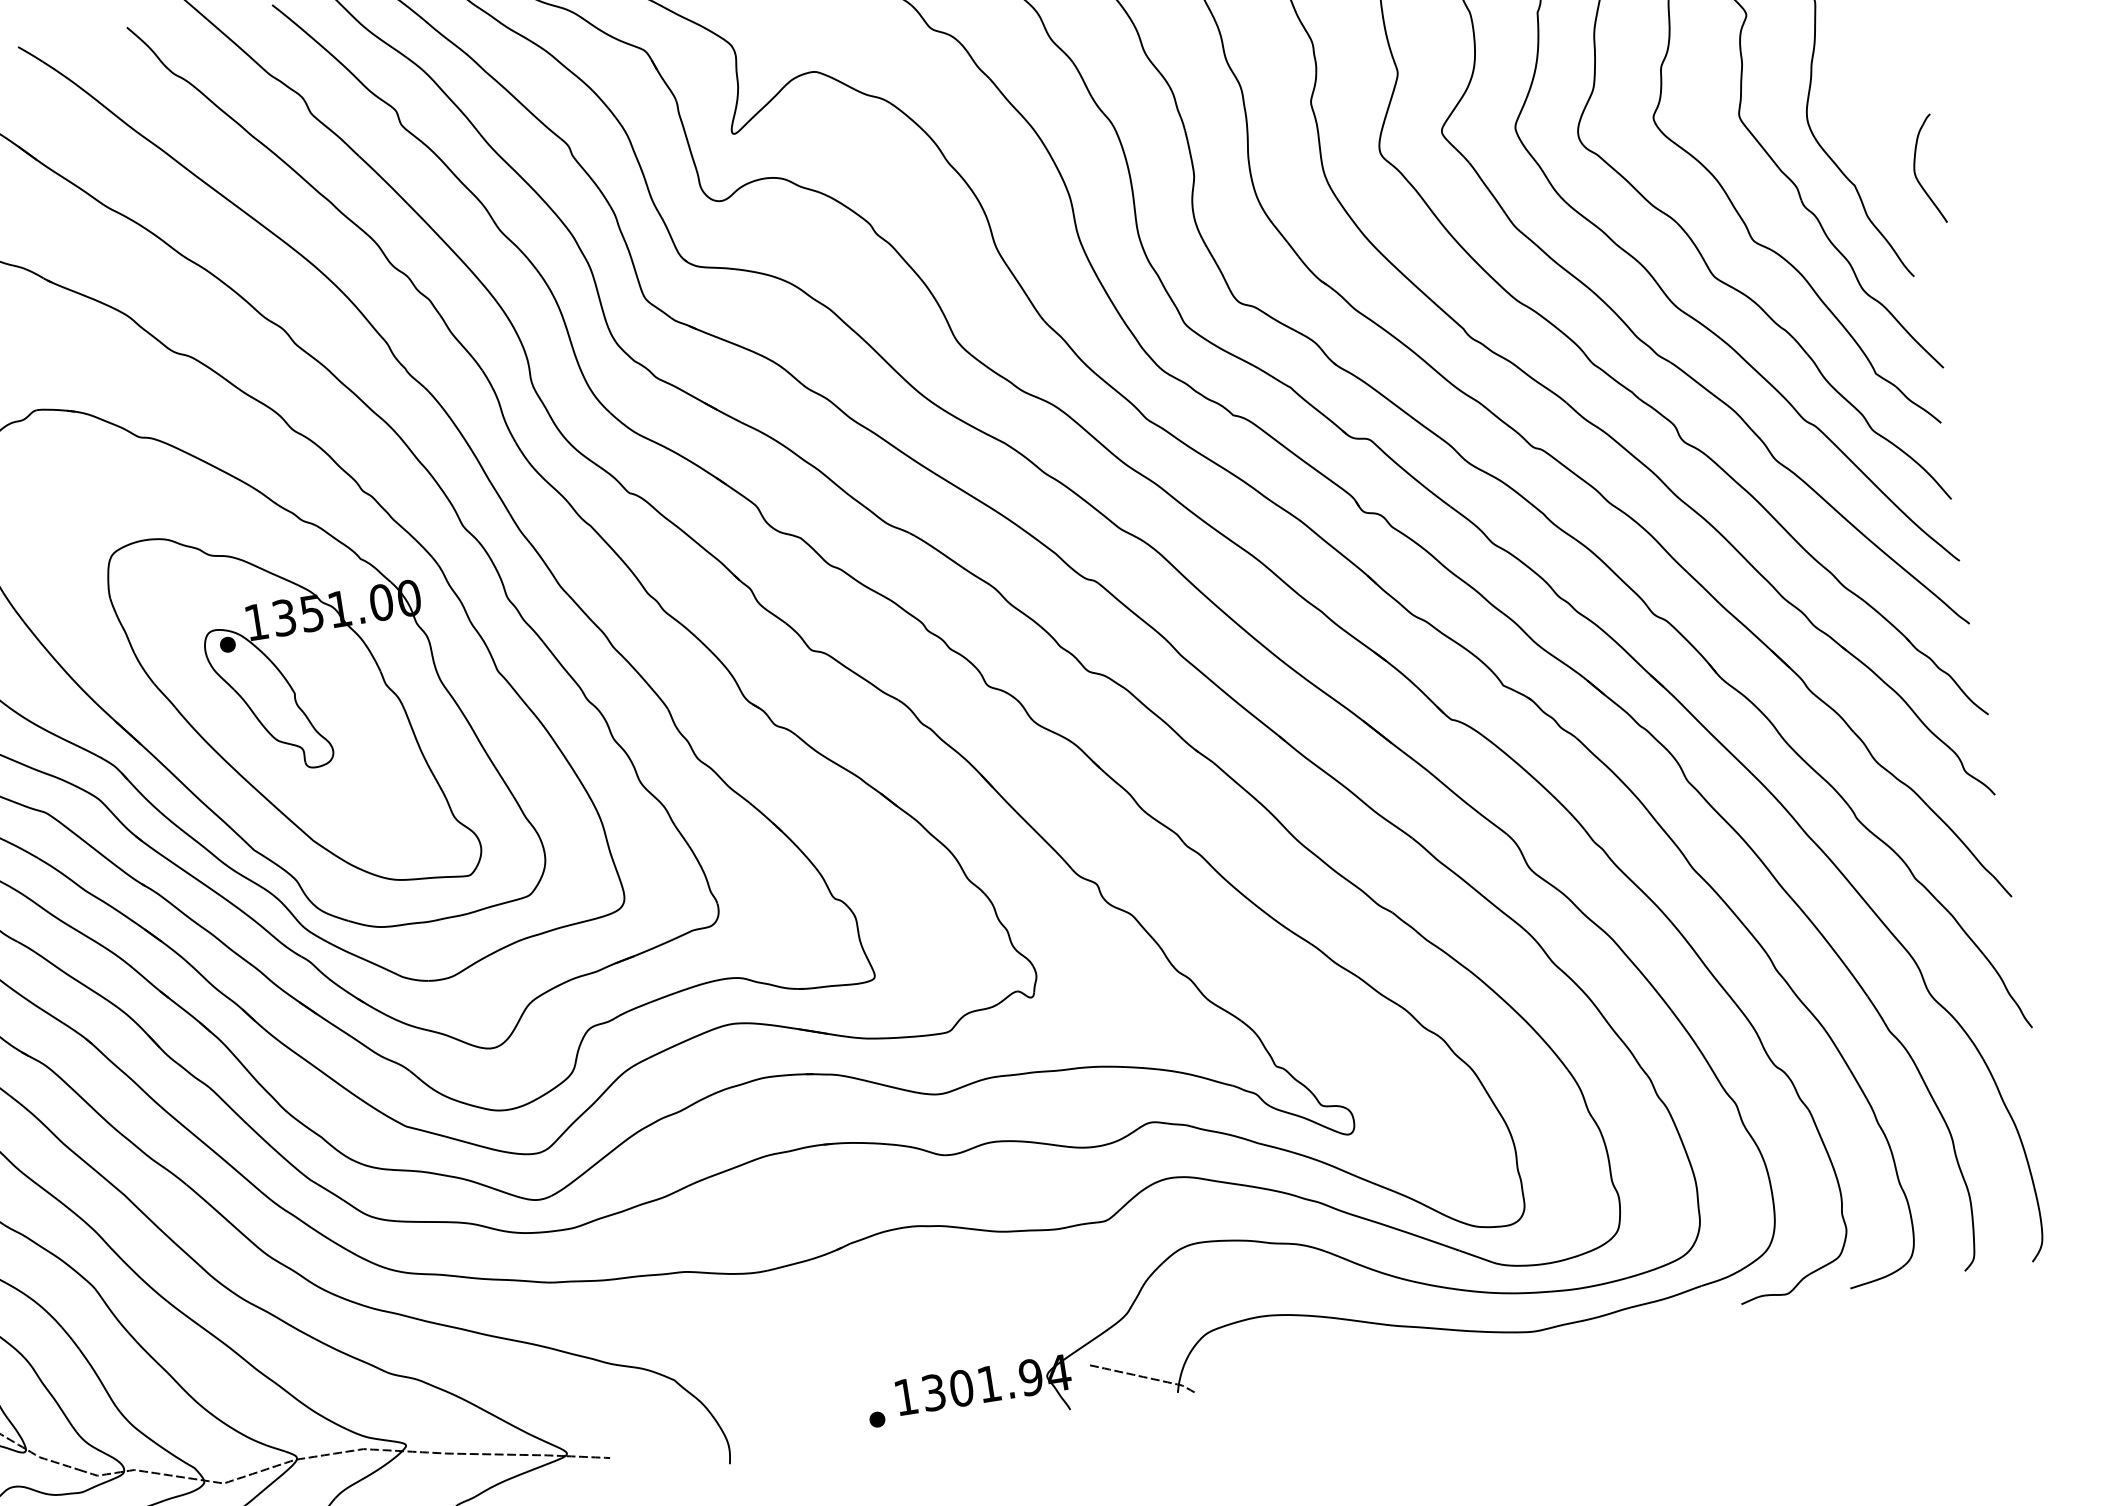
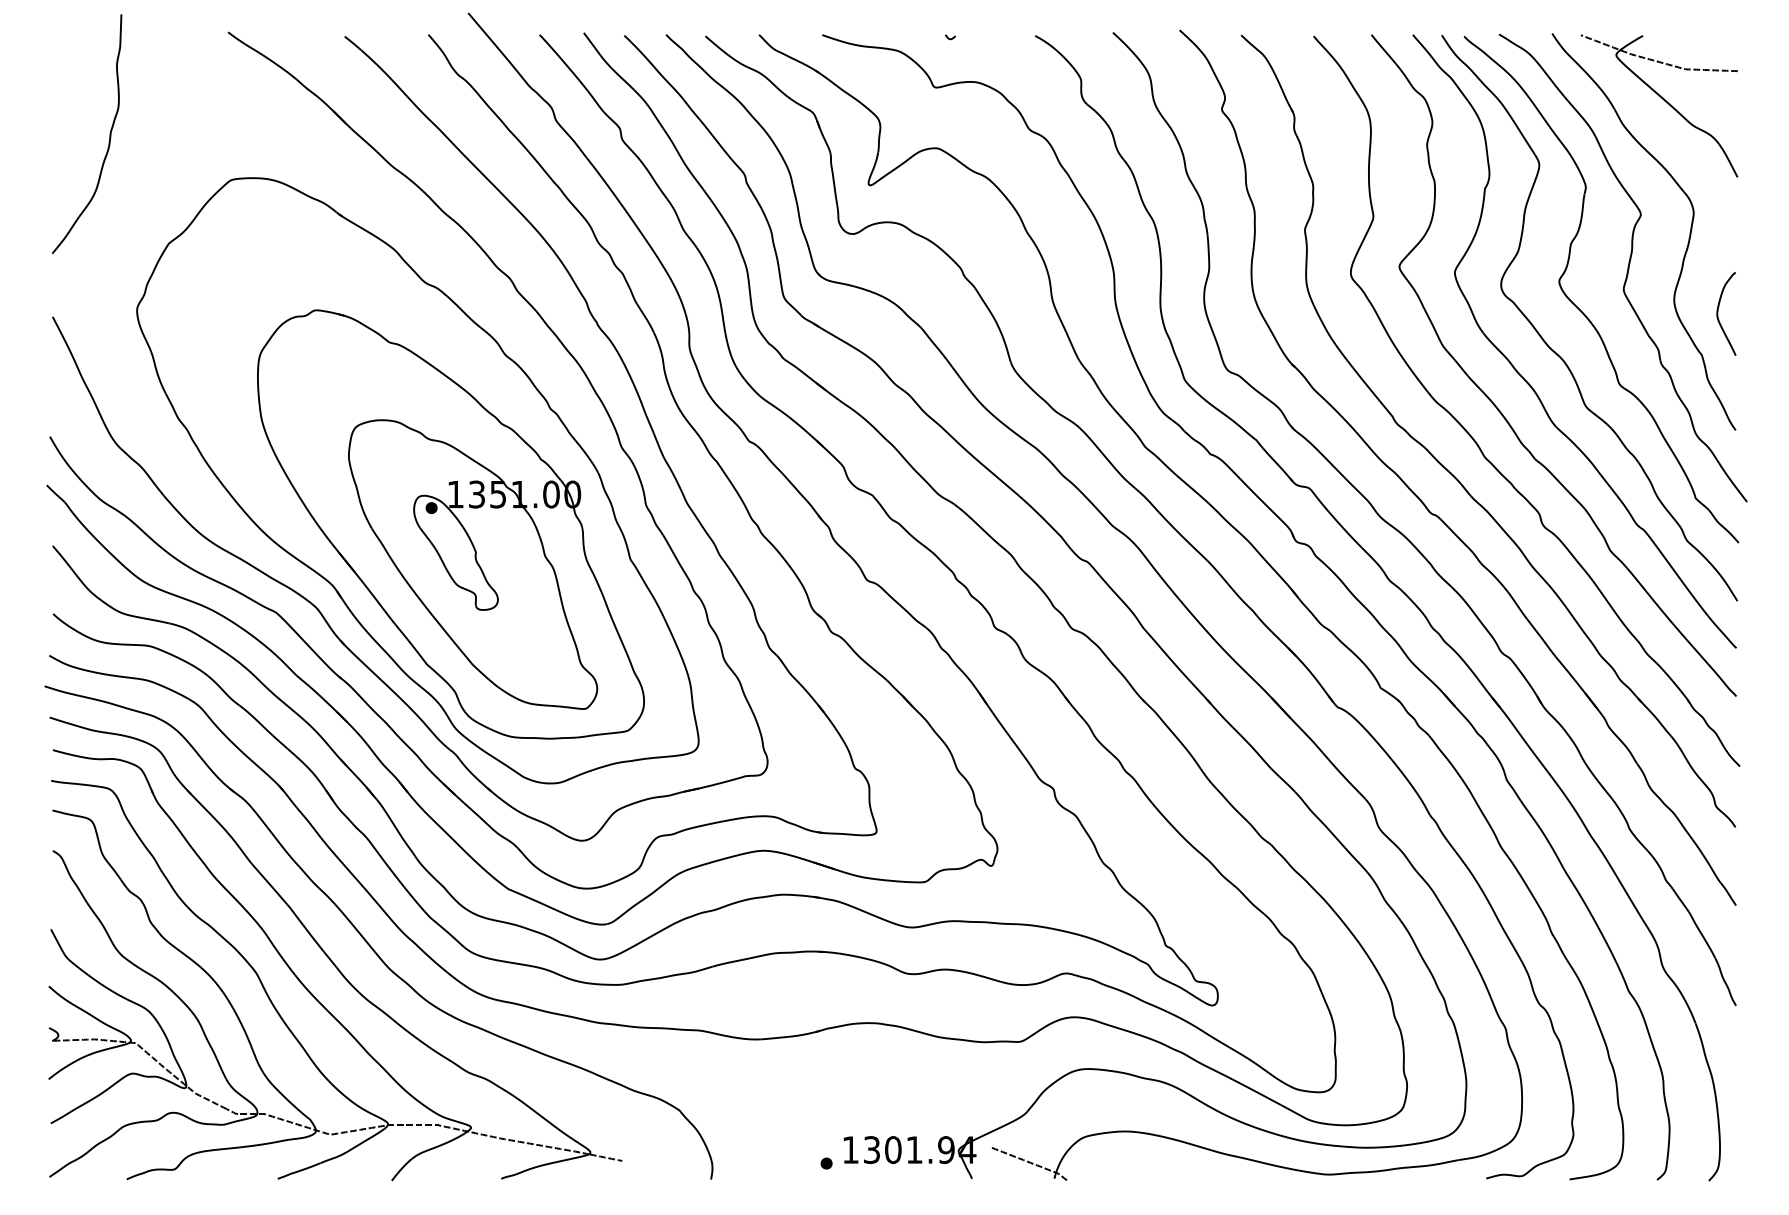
curve: (1916, 171) -> (1718, 313), moved

